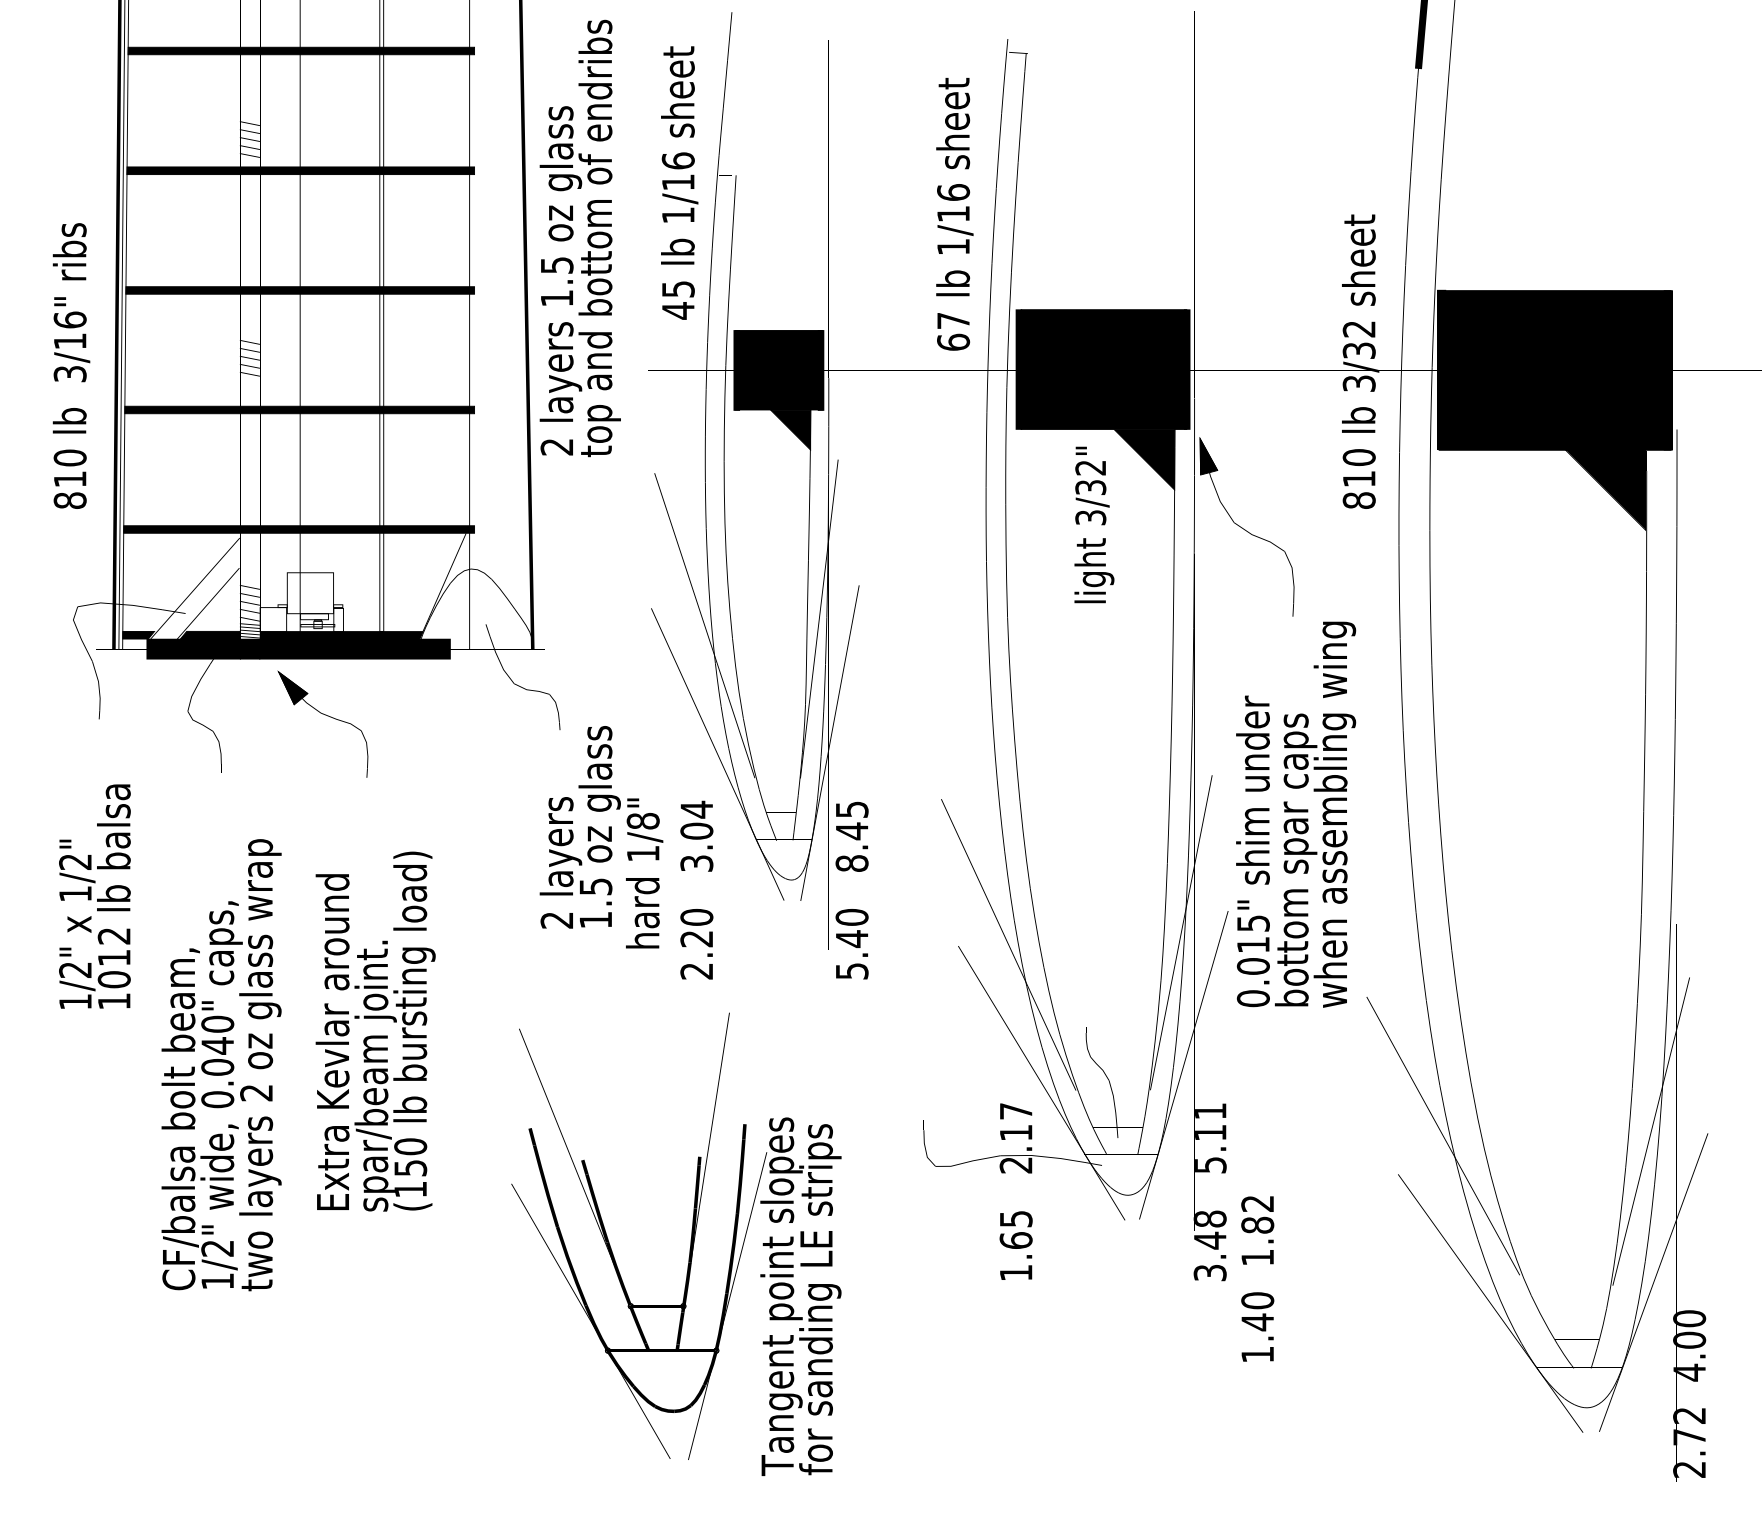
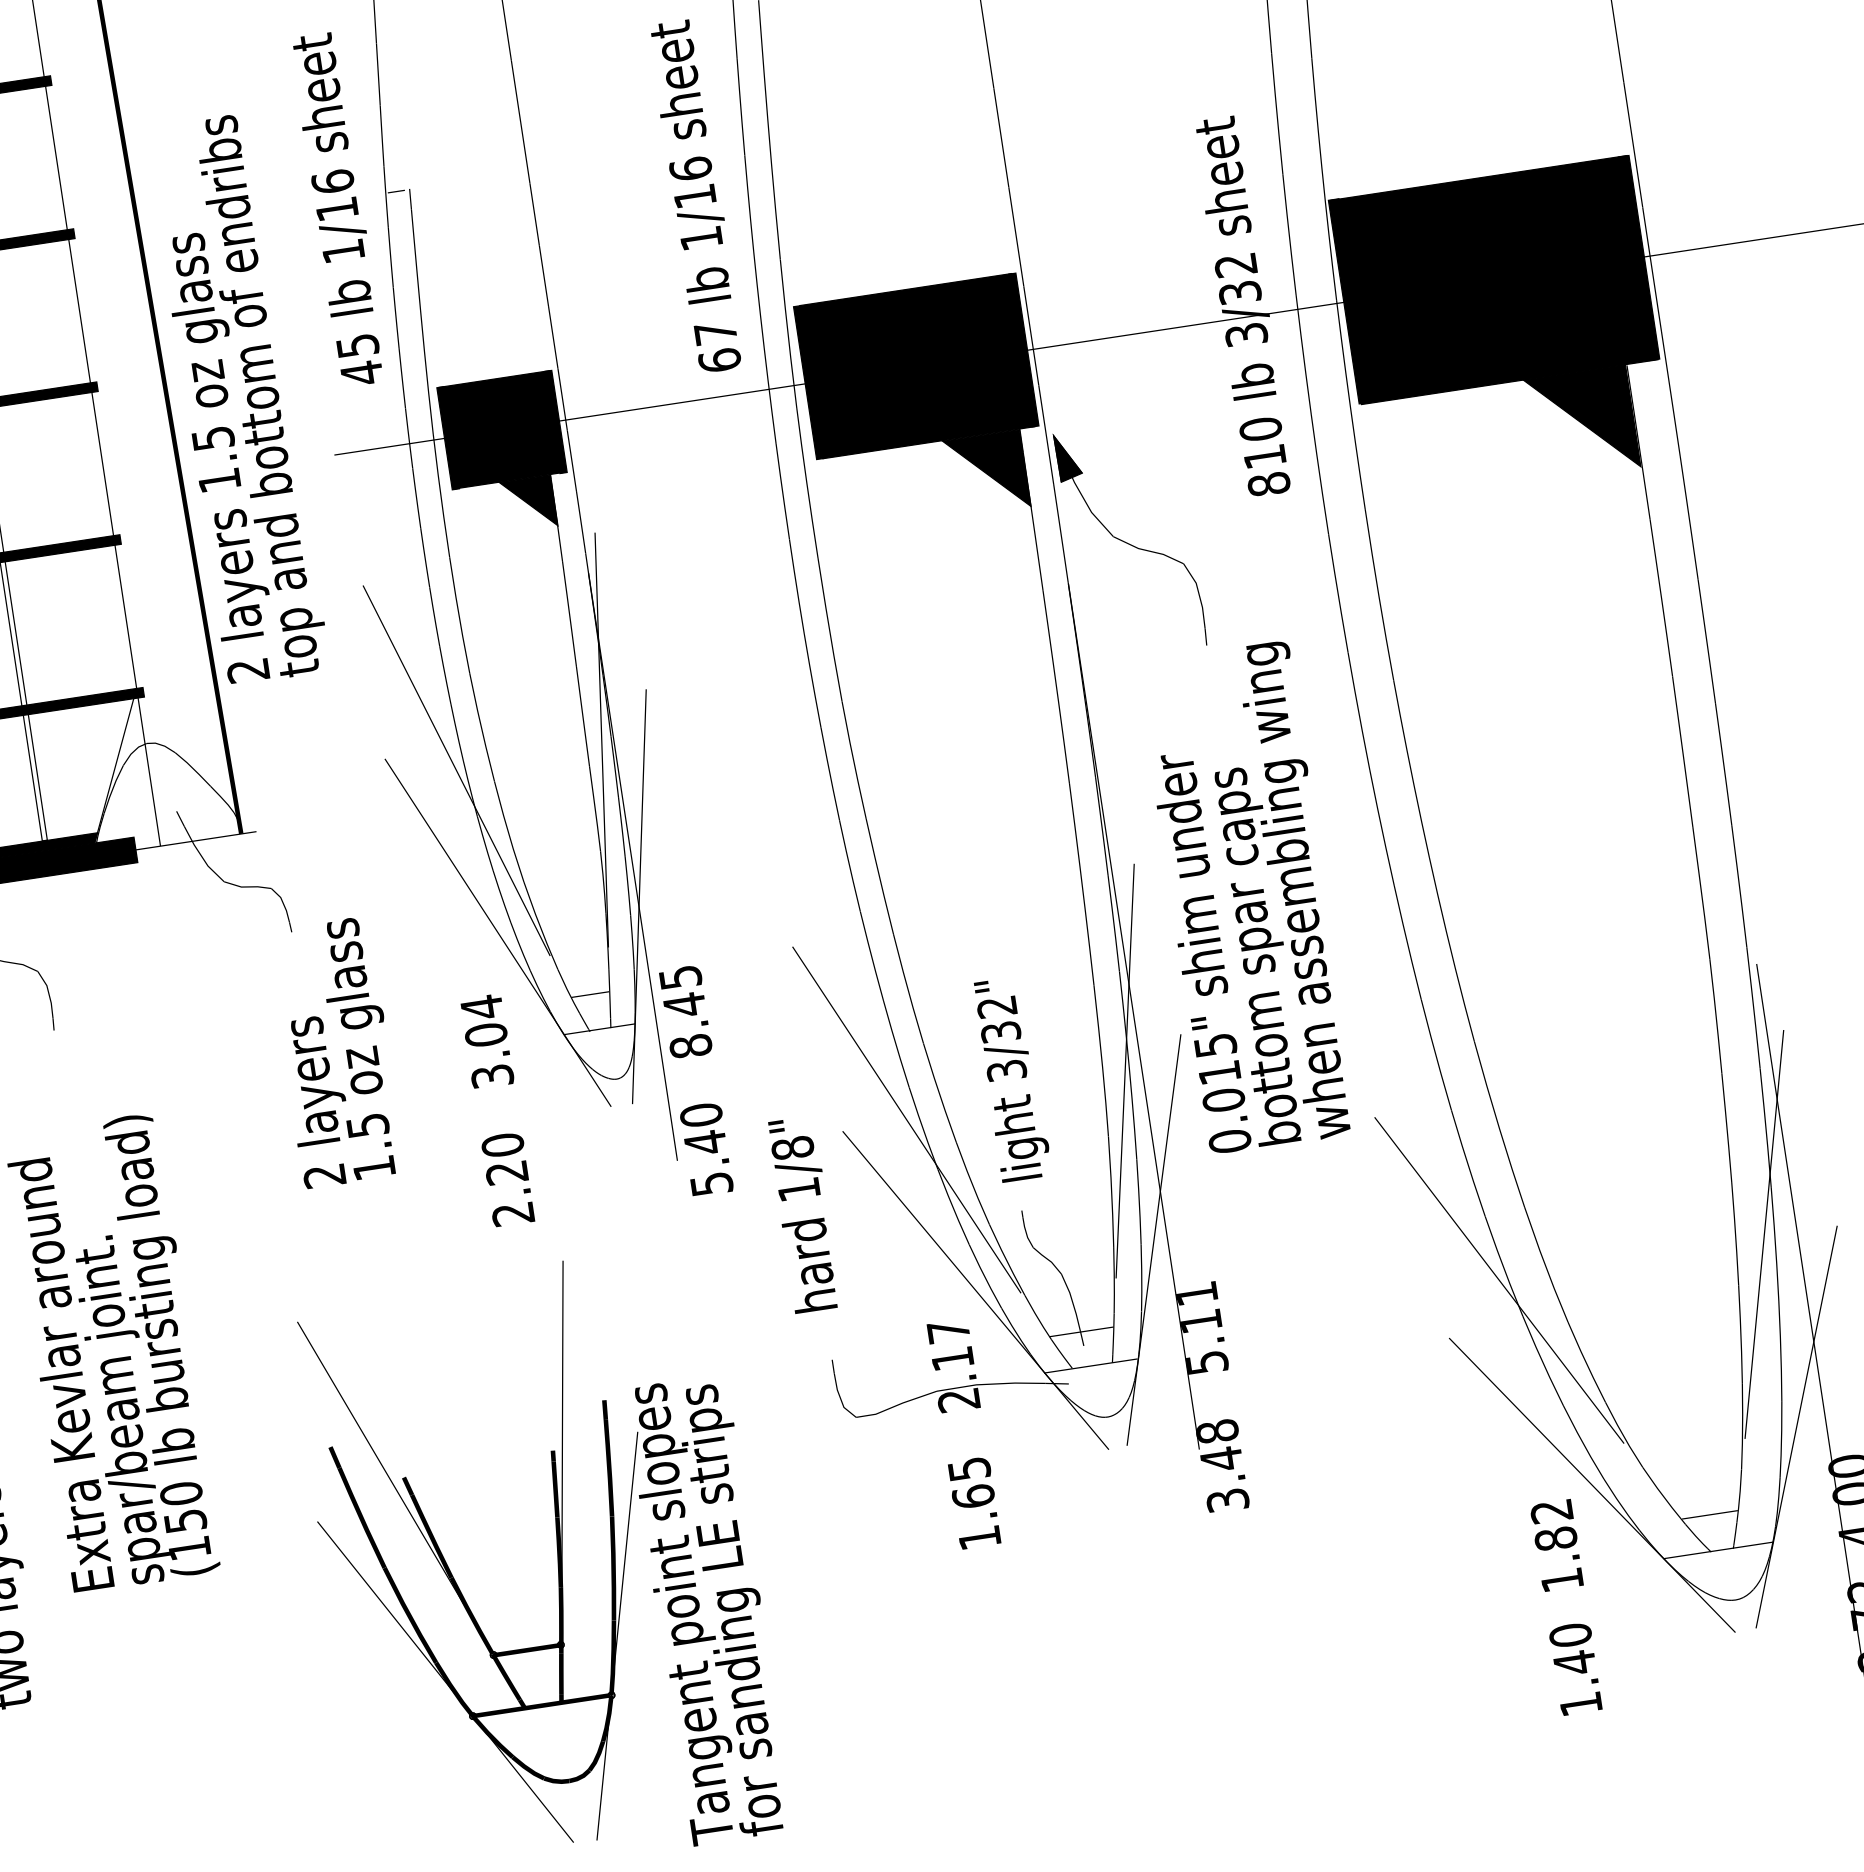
text: (579, 238) -> (236, 399), moved
text: (1094, 524) -> (1012, 1078), moved
text: (644, 873) -> (804, 1214), moved
text: (1257, 1278) -> (1566, 1606), moved

